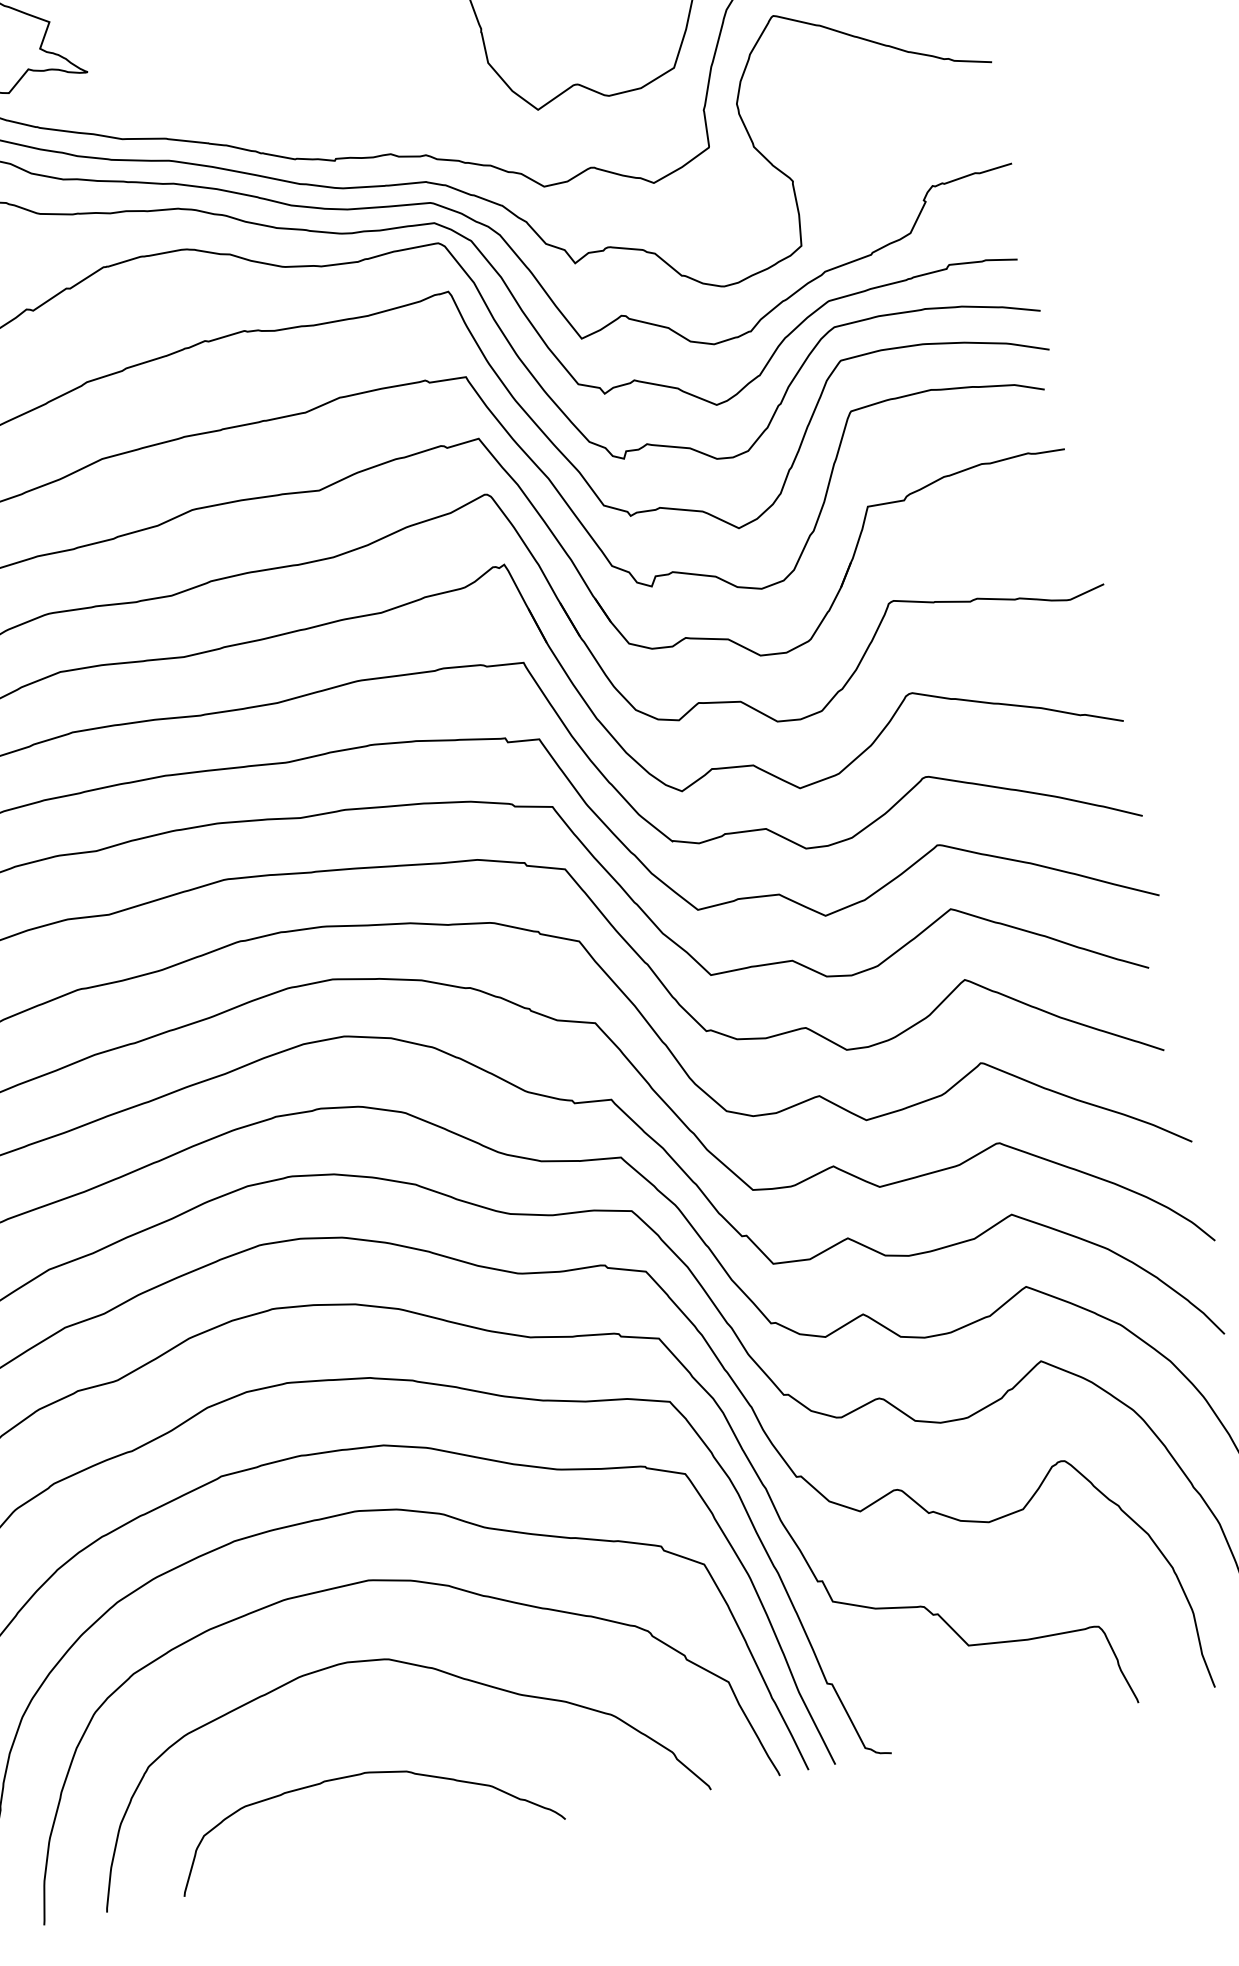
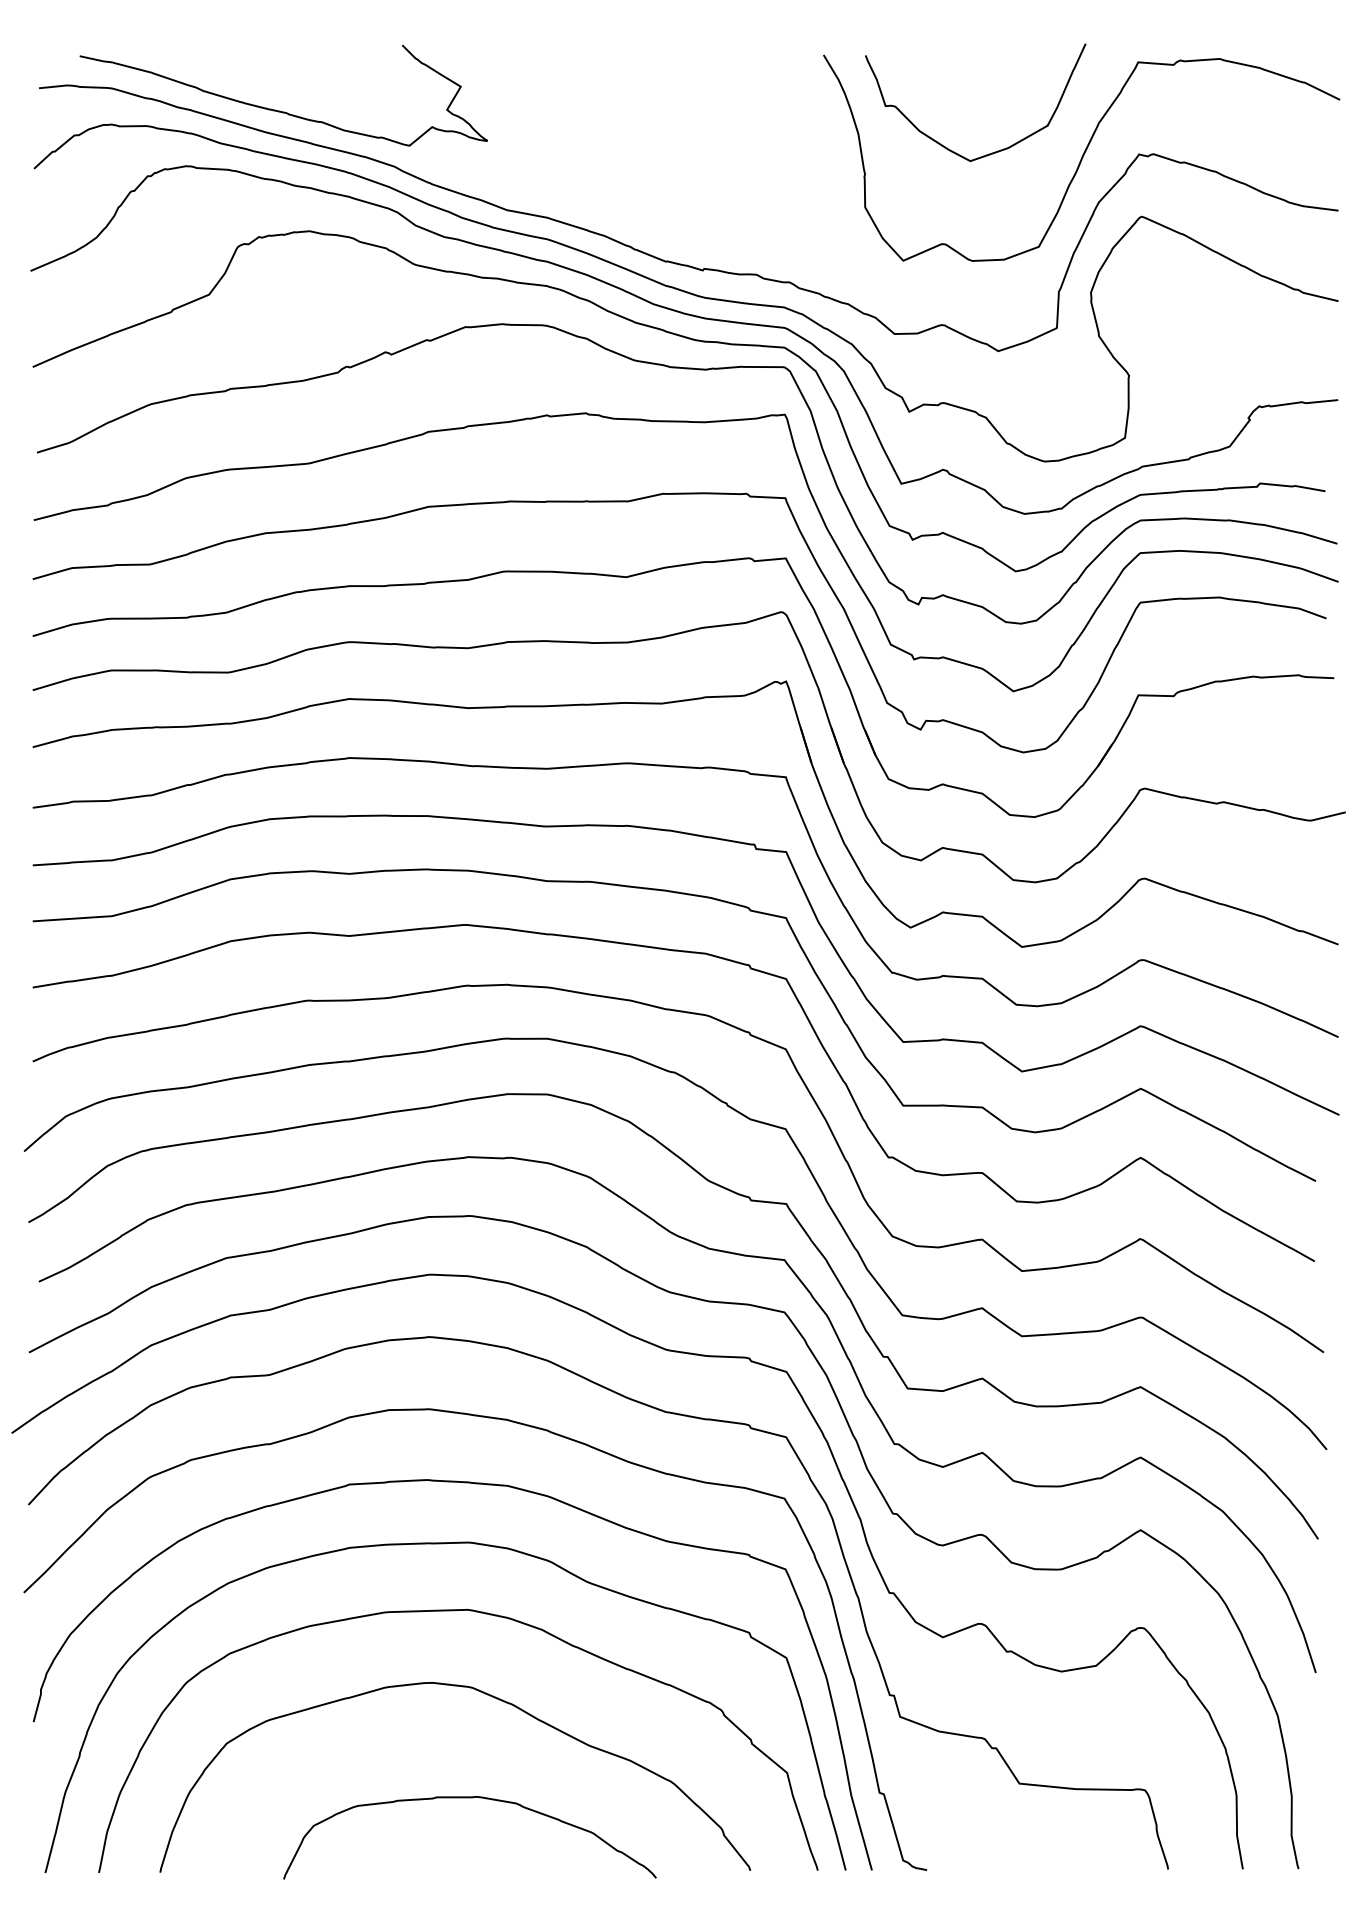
curve: (357, 1776) -> (469, 1798), moved

